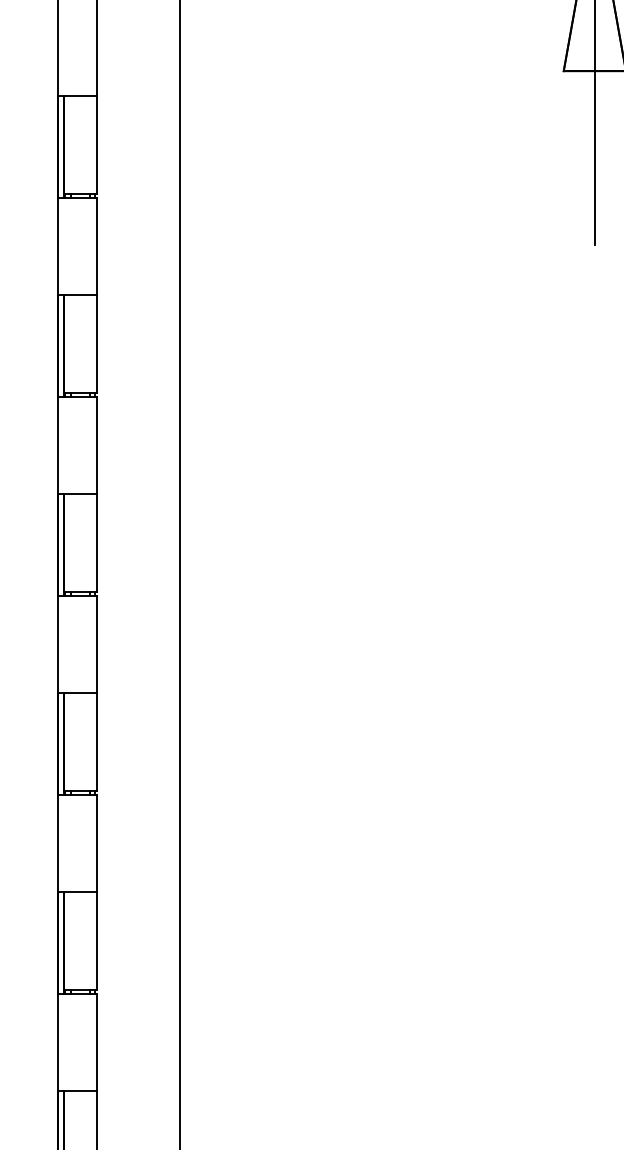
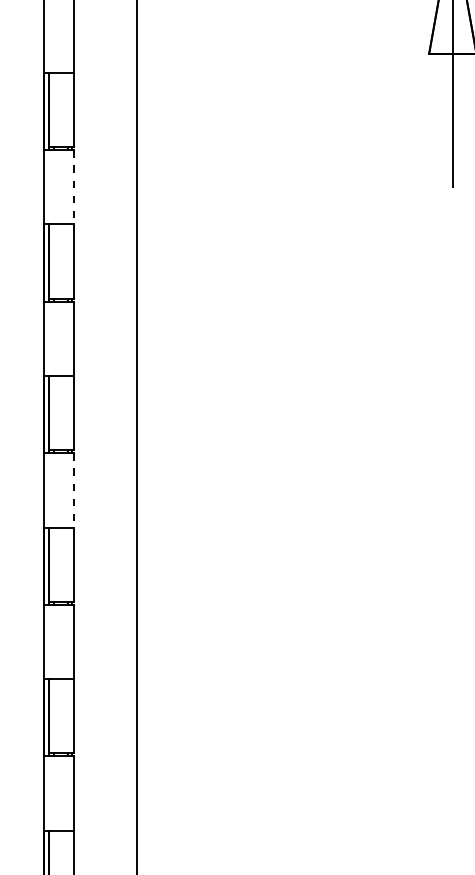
line: (96, 246) -> (73, 187), solid -> dashed
line: (96, 644) -> (73, 490), solid -> dashed

